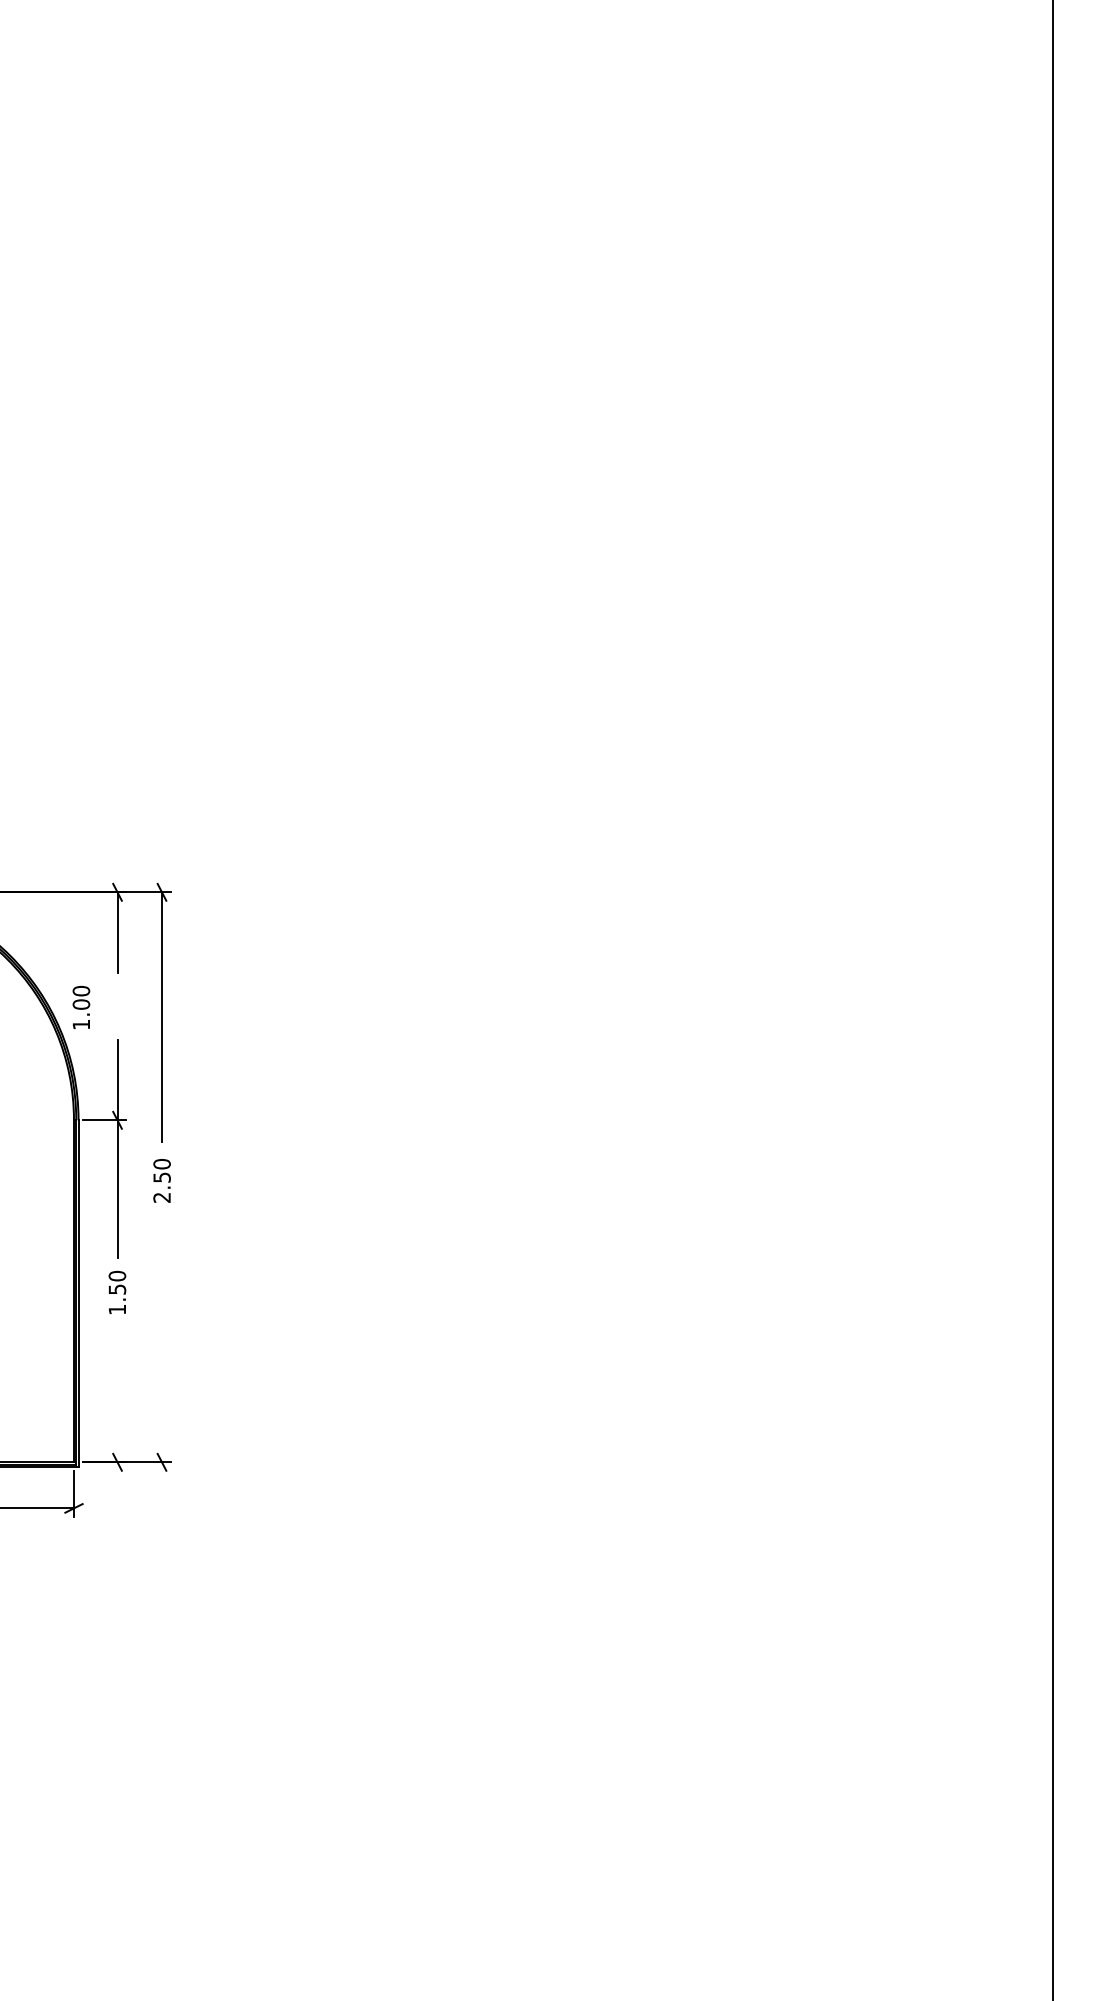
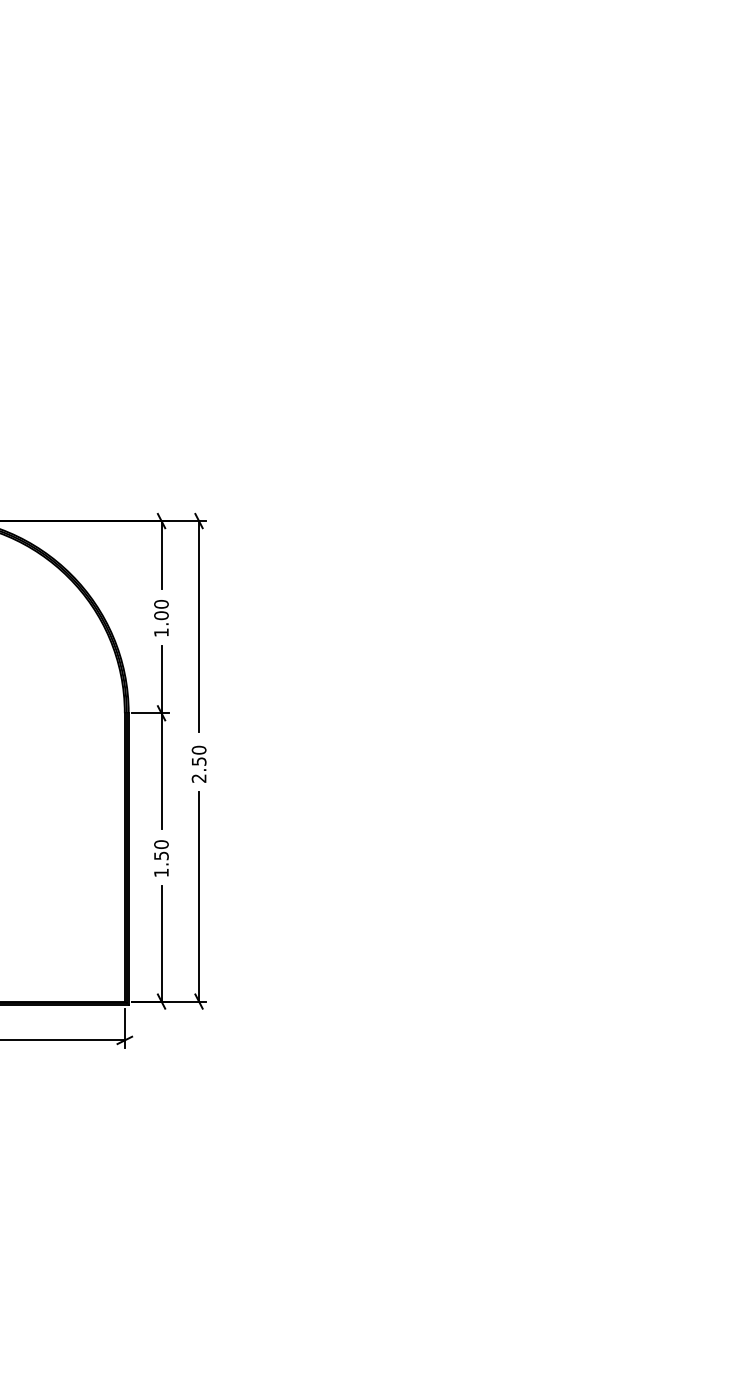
text: (81, 1007) -> (161, 618), moved
line: (162, 1337) -> (199, 896), added
line: (117, 1393) -> (161, 943), added

